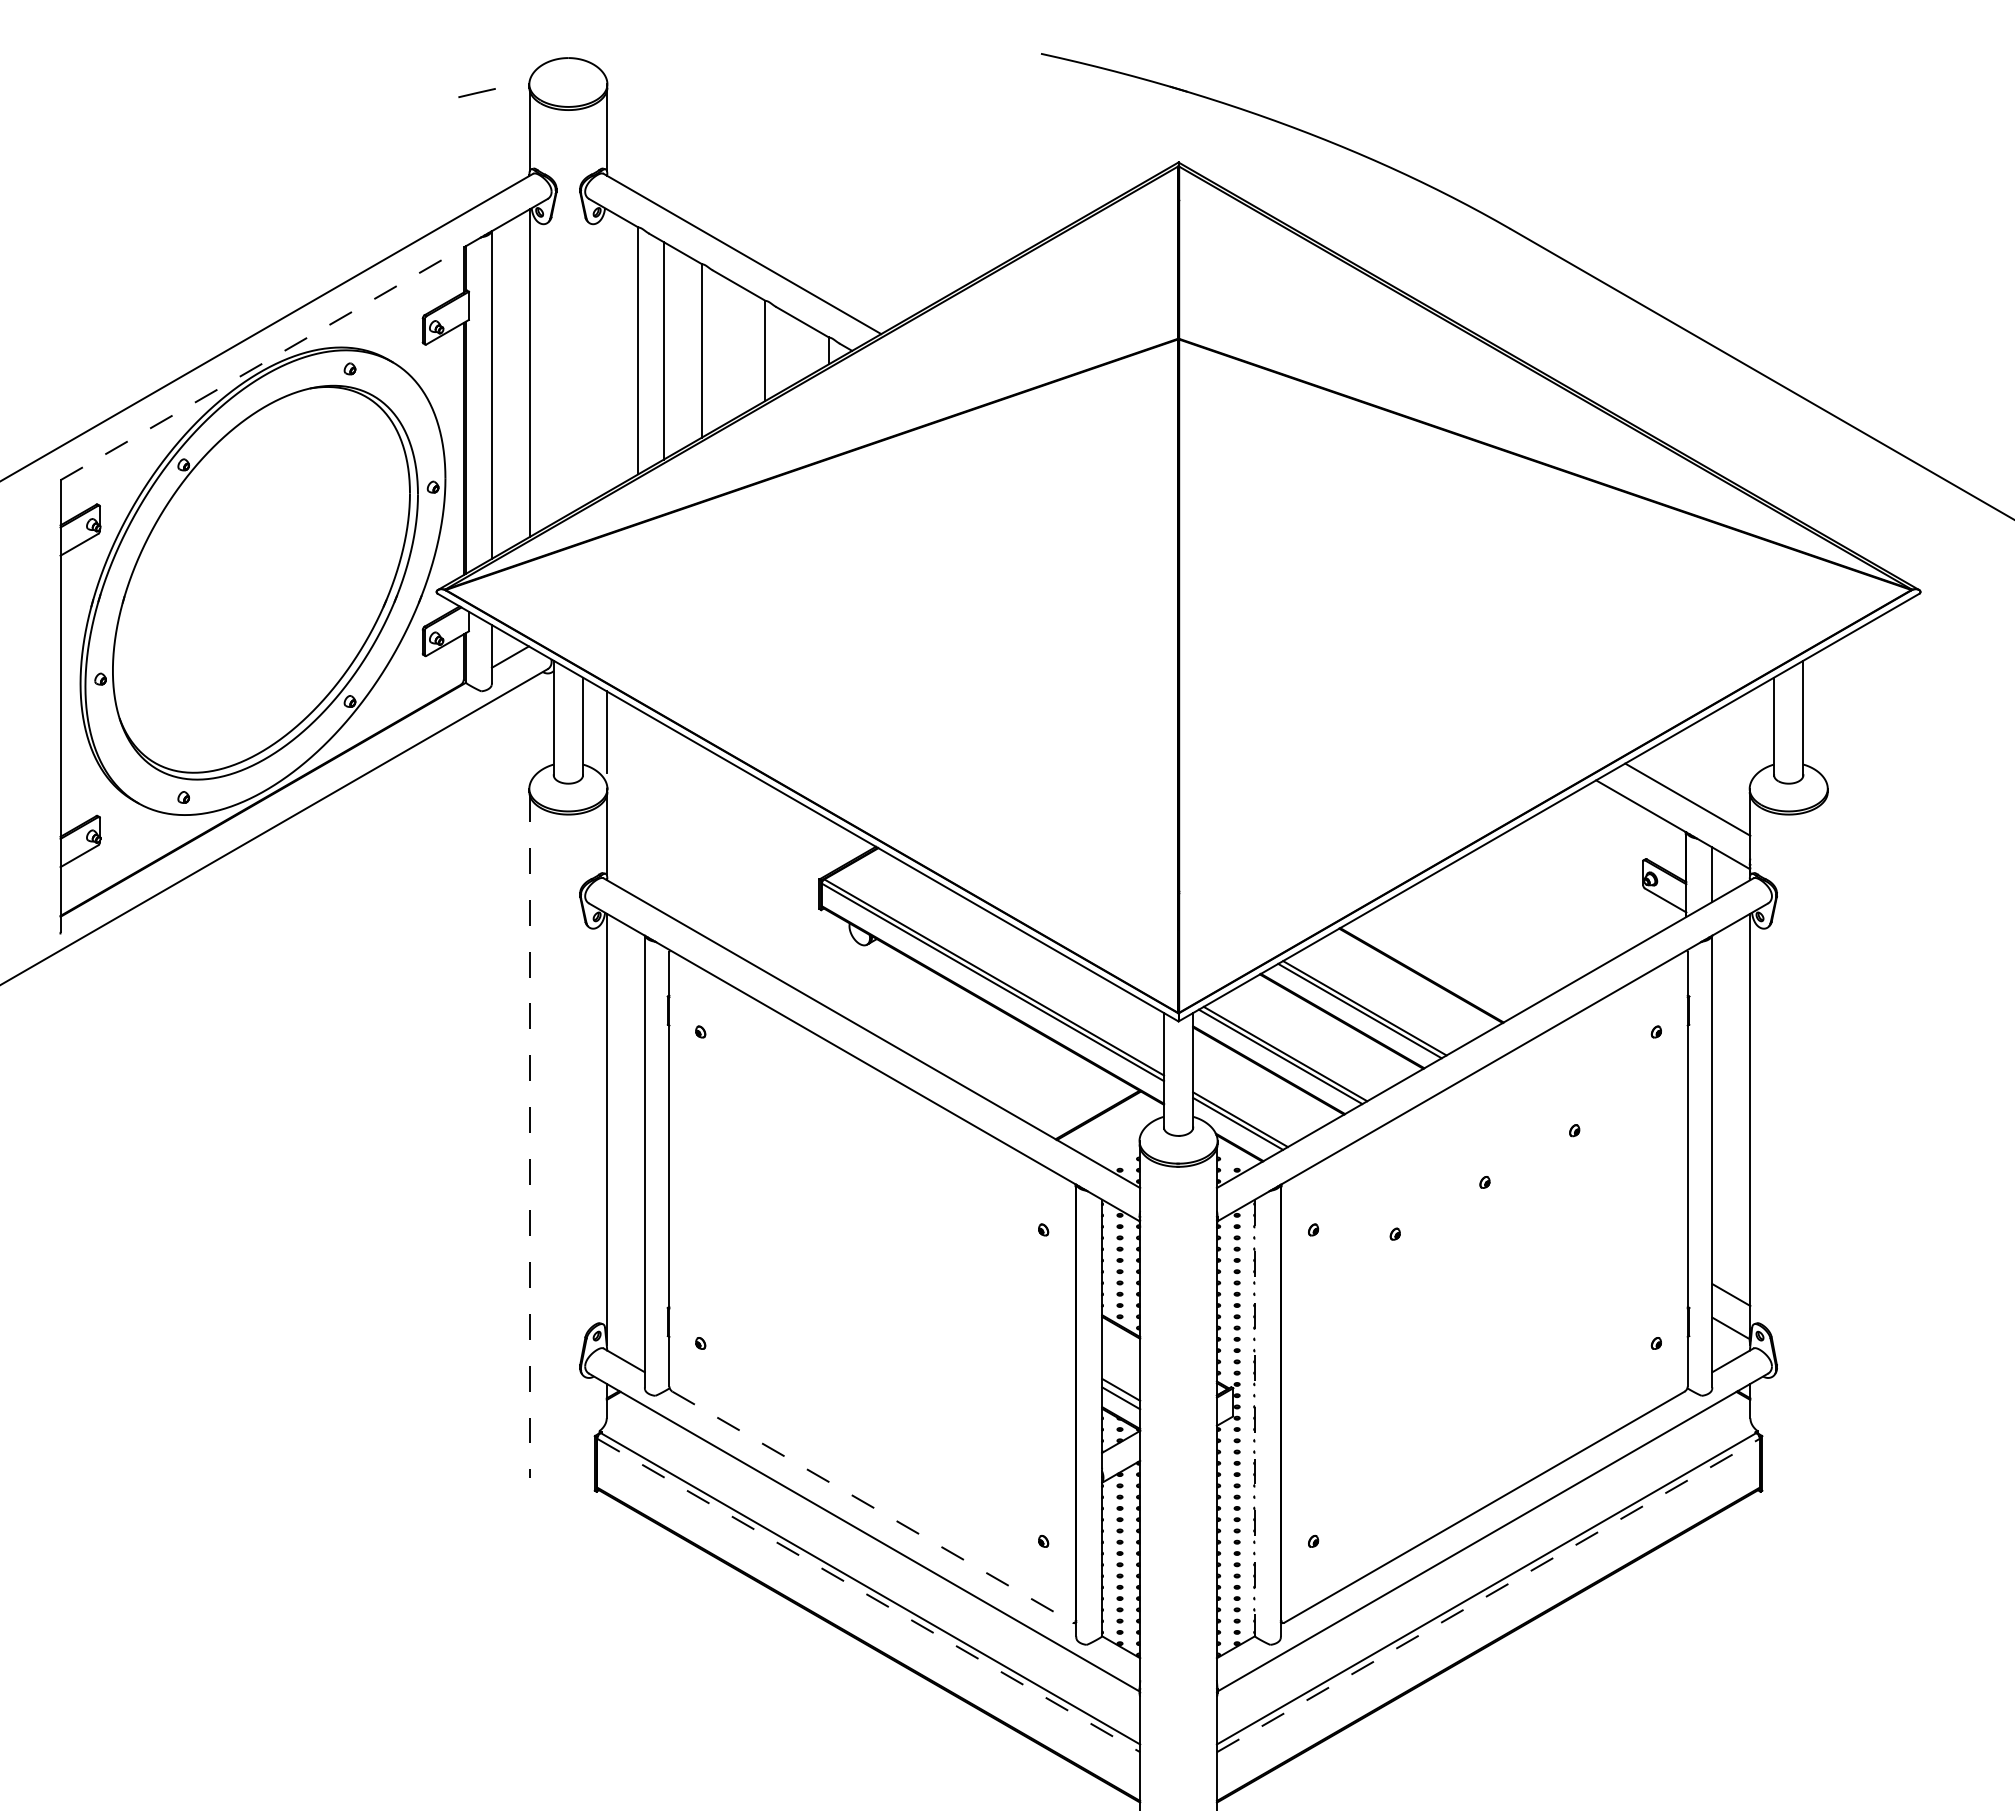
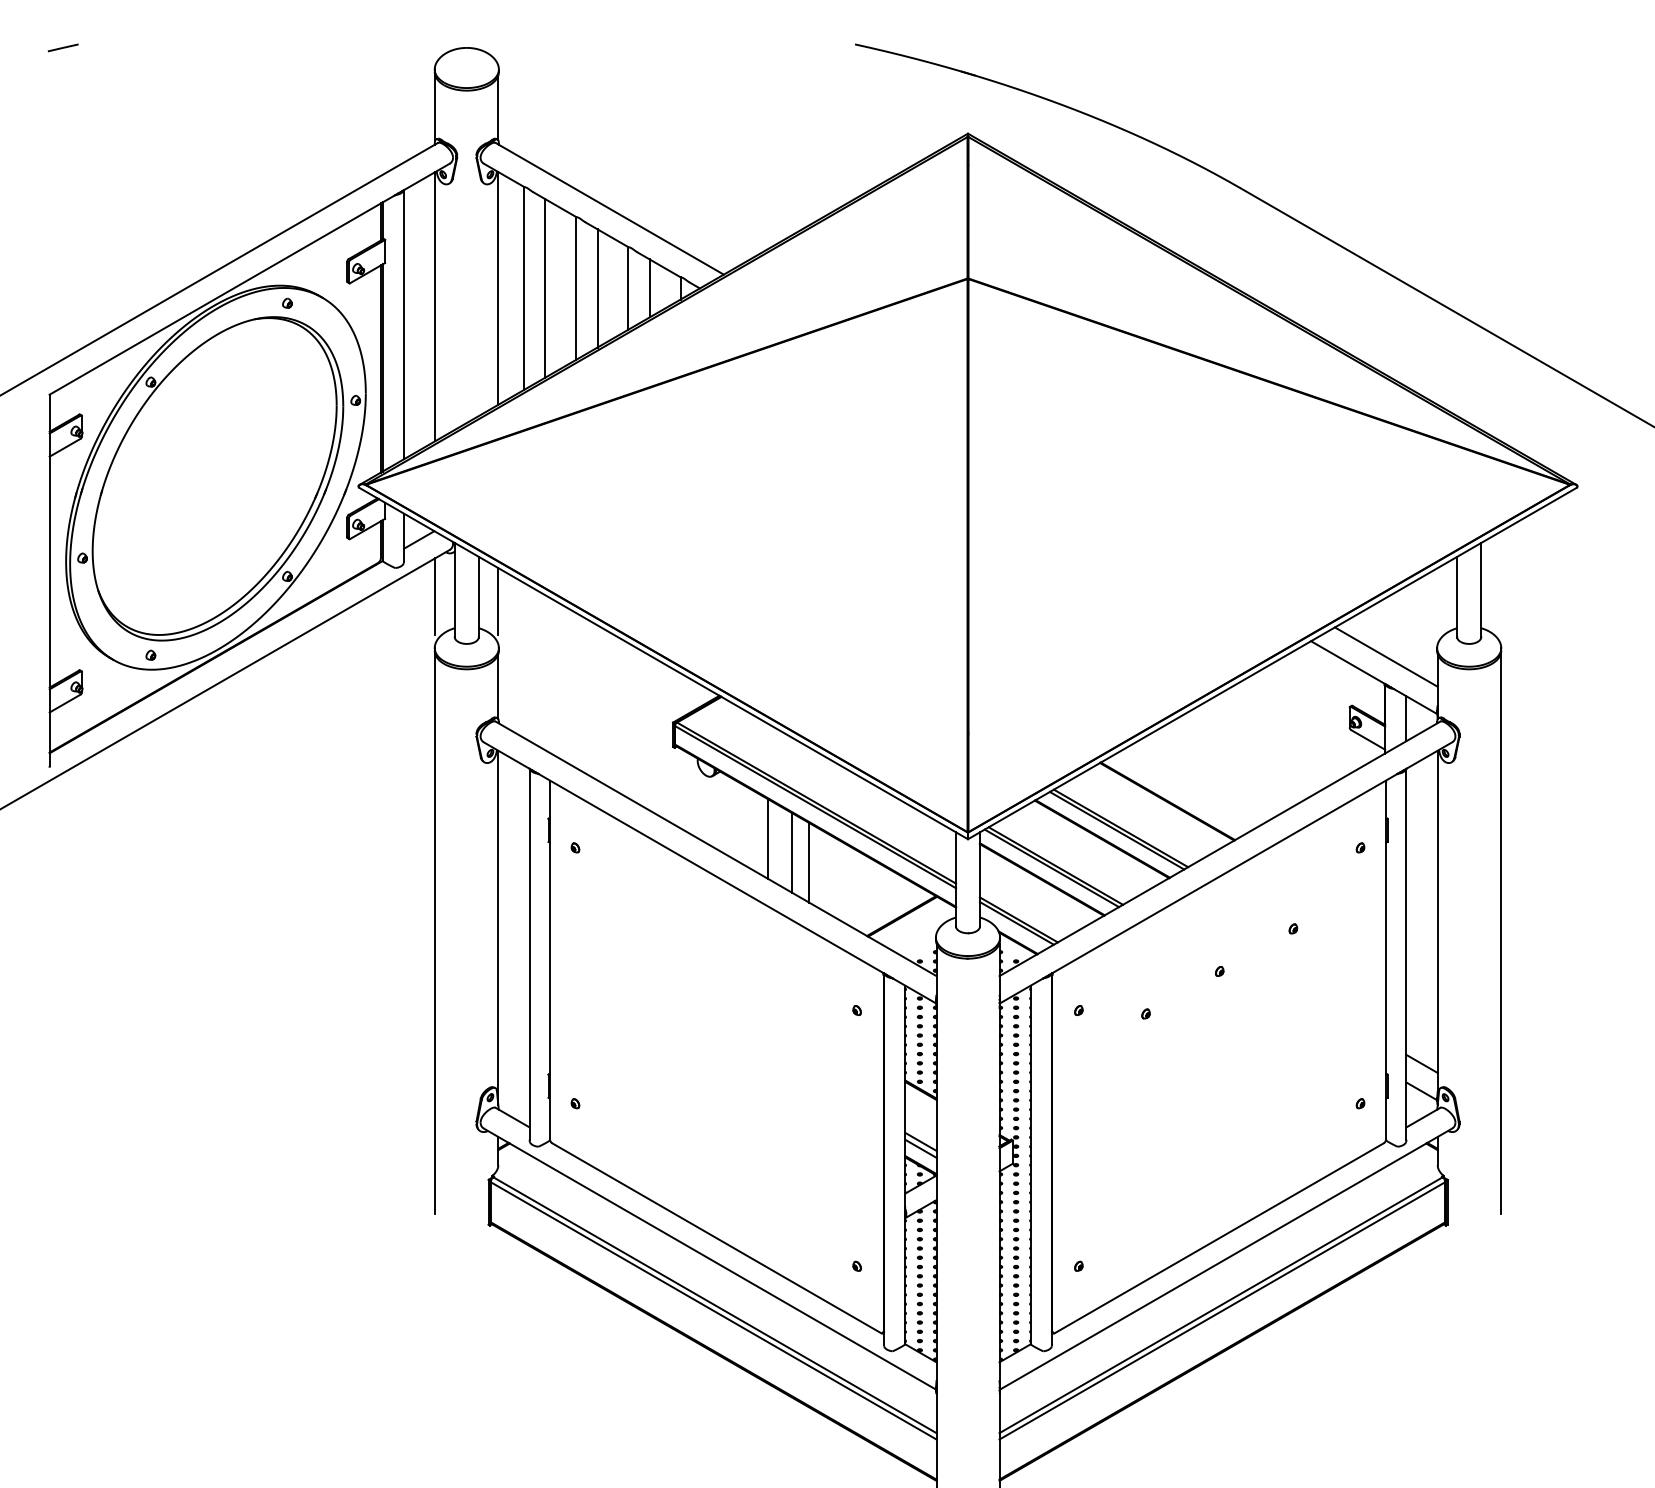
line: (476, 92) -> (62, 47), moved
line: (606, 350) -> (498, 288), added
line: (727, 350) -> (597, 288), added
line: (791, 350) -> (650, 288), added
line: (270, 358) -> (222, 294), dashed -> solid
line: (530, 726) -> (435, 596), added
line: (935, 1020) -> (768, 838), added
line: (964, 1037) -> (792, 852), added
line: (985, 1049) -> (809, 862), added
line: (530, 1136) -> (435, 933), dashed -> solid
line: (1827, 1136) -> (1501, 933), added
line: (1255, 1418) -> (1031, 1165), dashed -> solid
line: (873, 1507) -> (717, 1238), dashed -> solid
line: (869, 1595) -> (714, 1310), dashed -> solid
line: (1488, 1595) -> (1222, 1310), dashed -> solid

